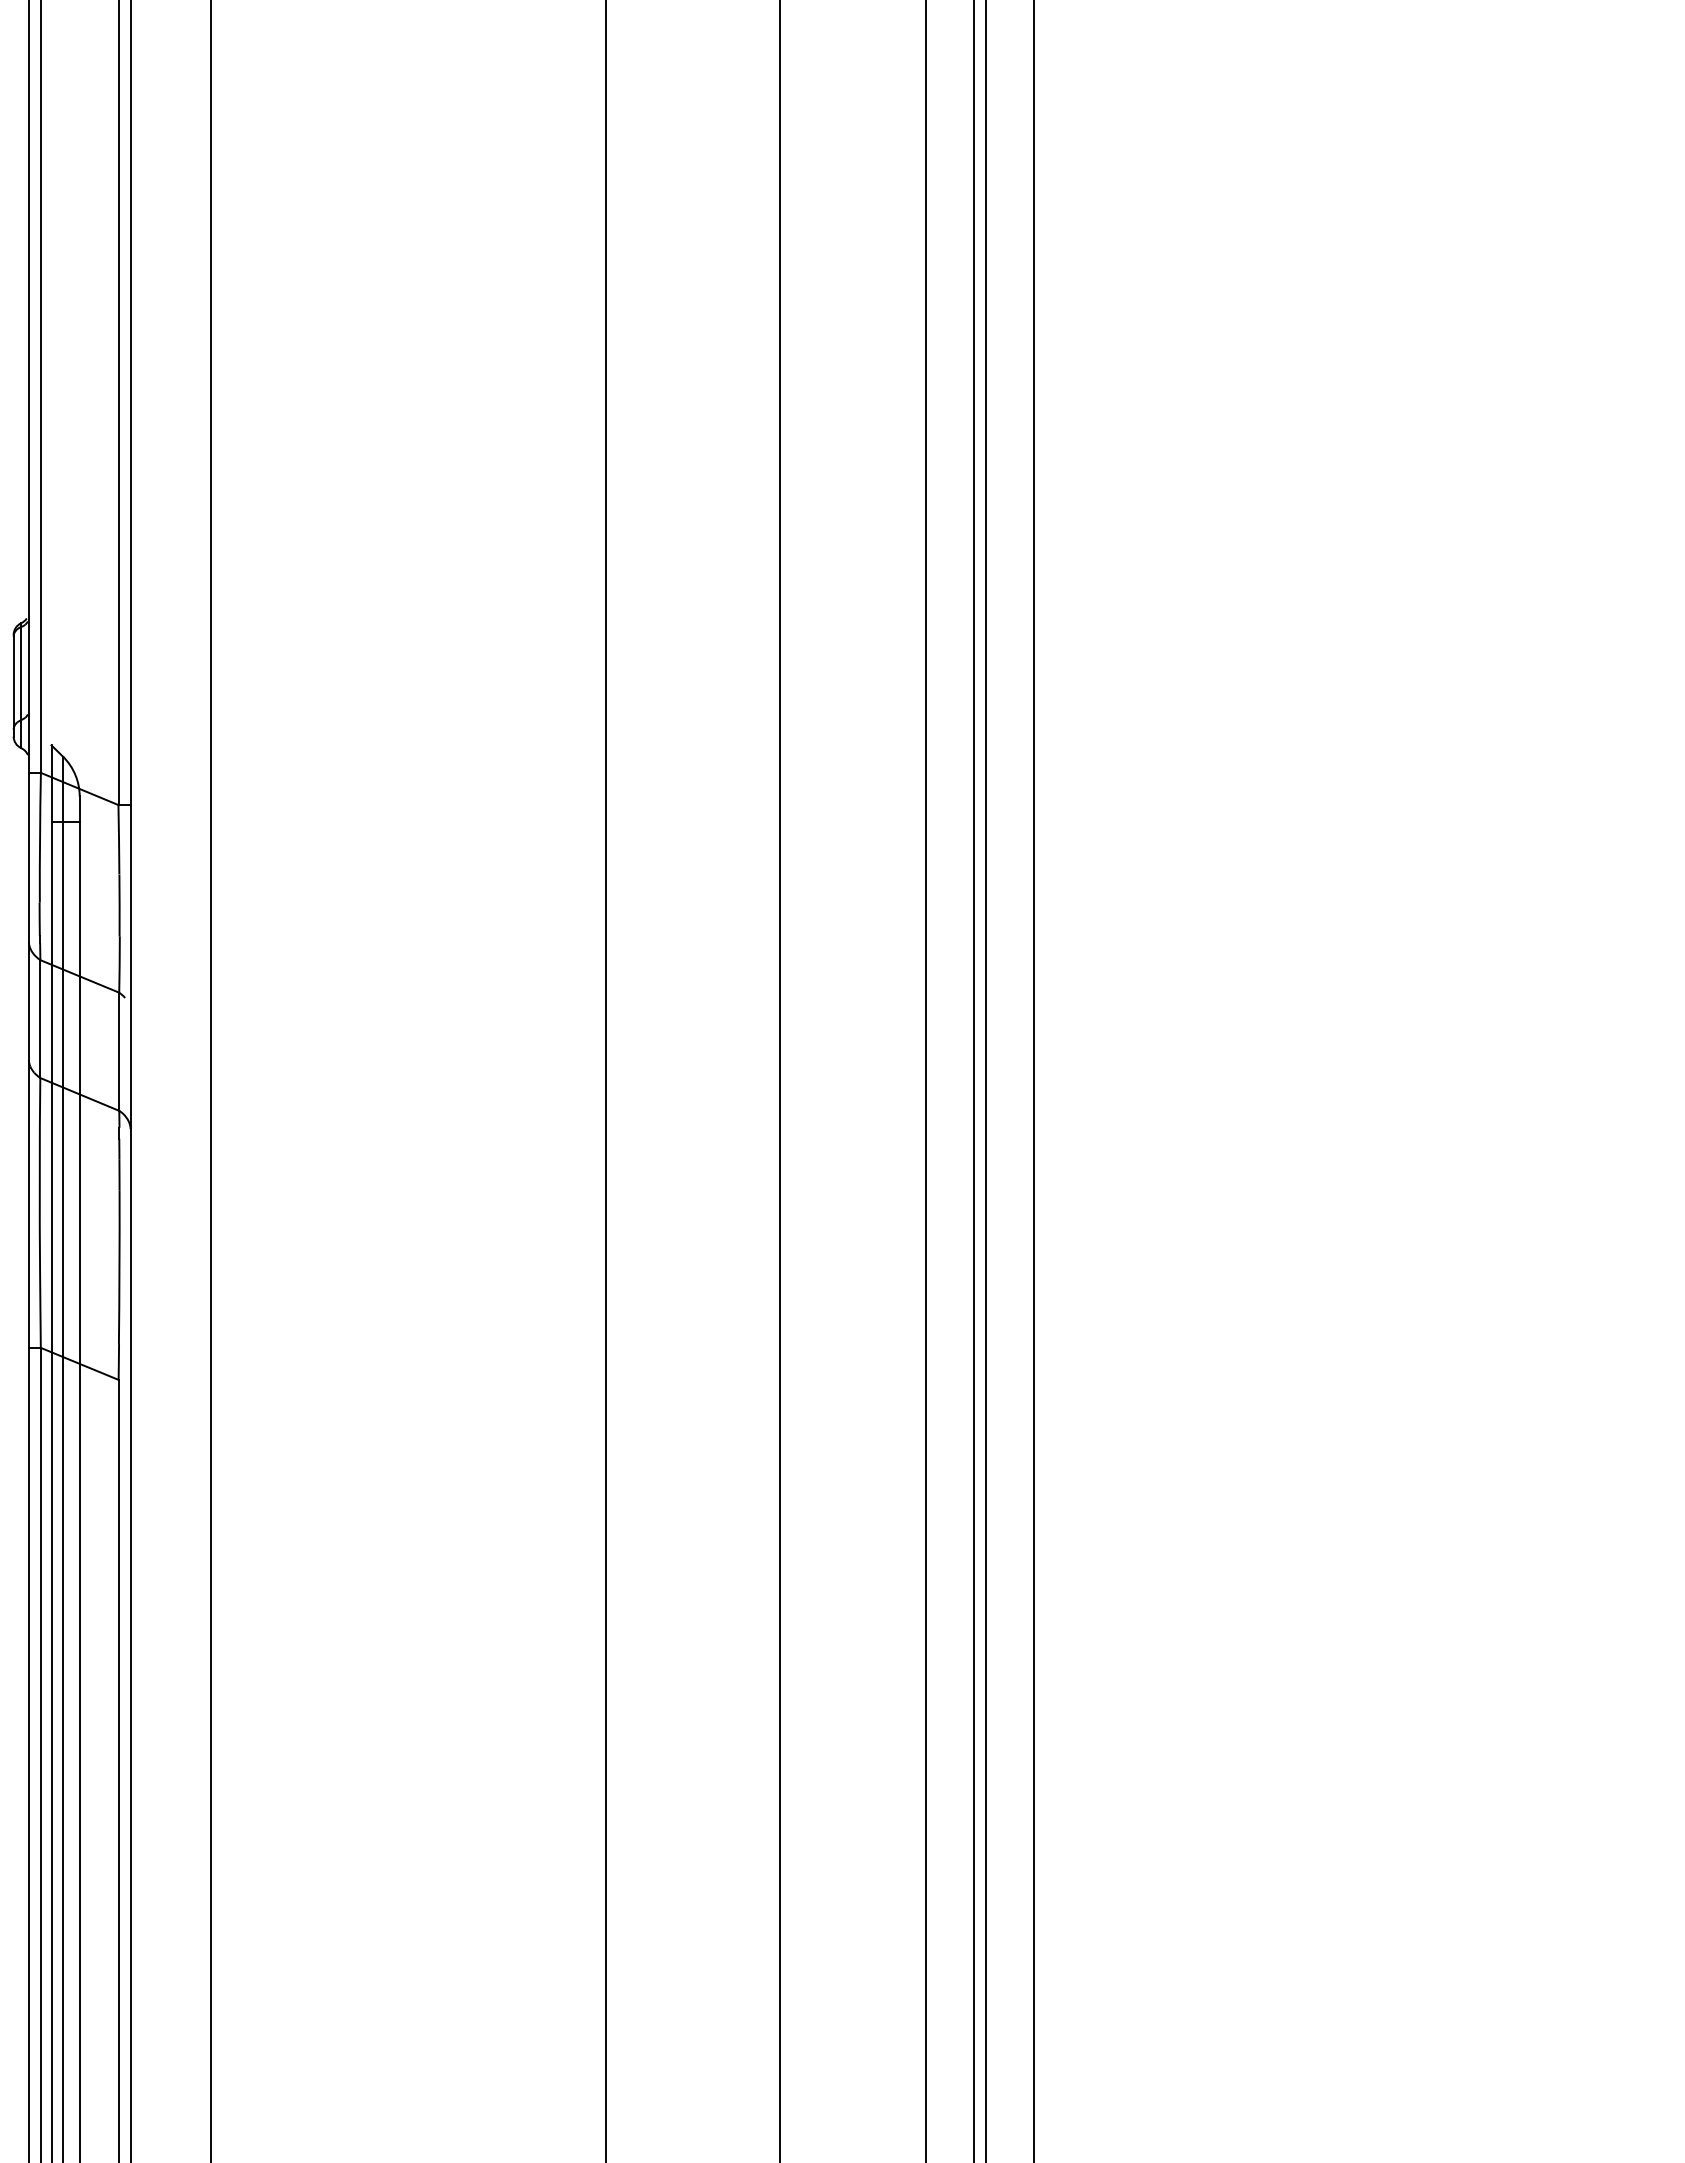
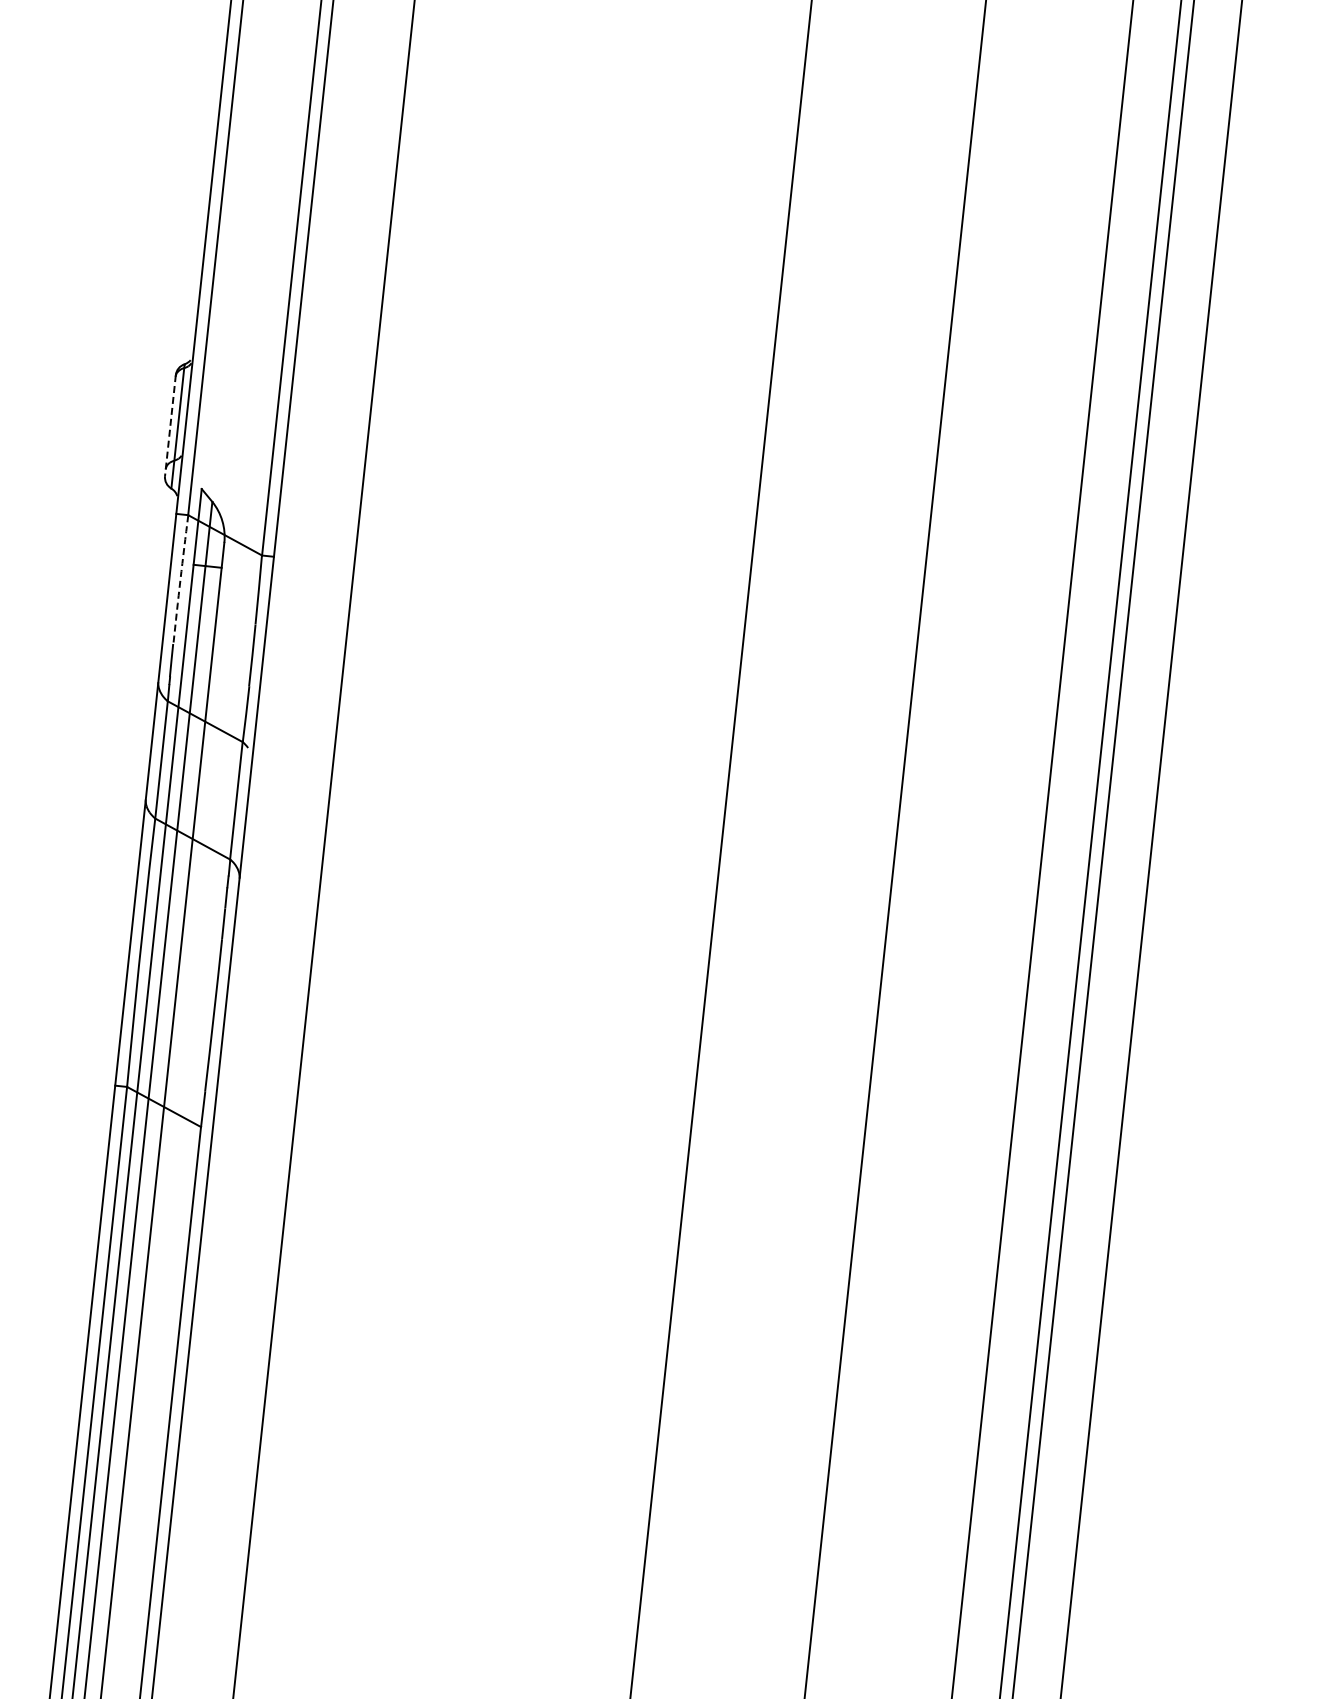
line: (13, 685) -> (170, 425), solid -> dashed
arc: (40, 837) -> (181, 579), solid -> dashed

